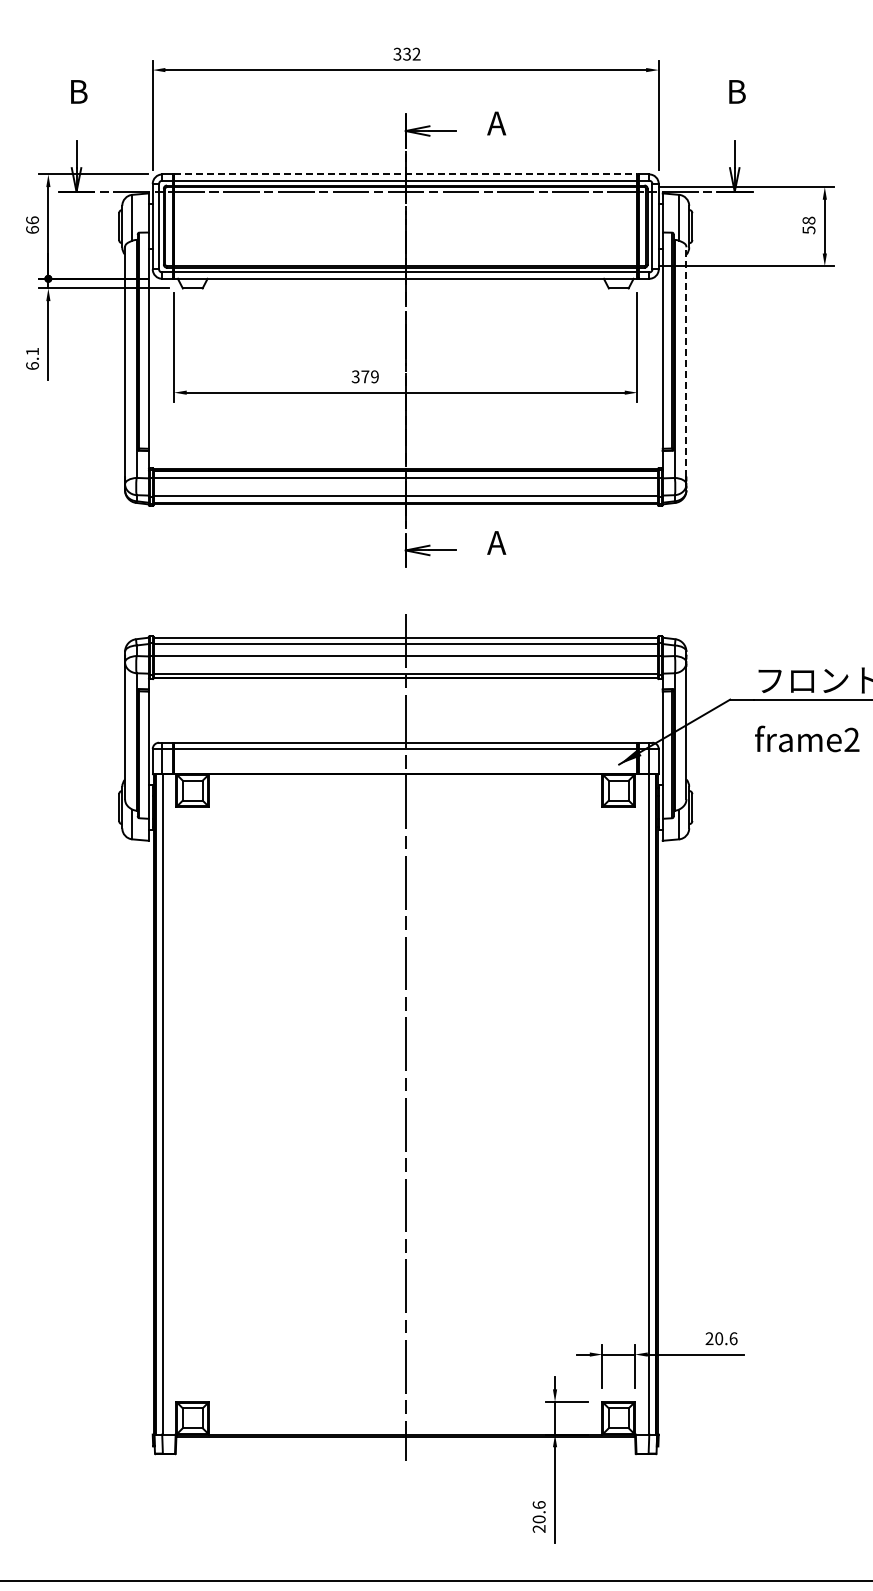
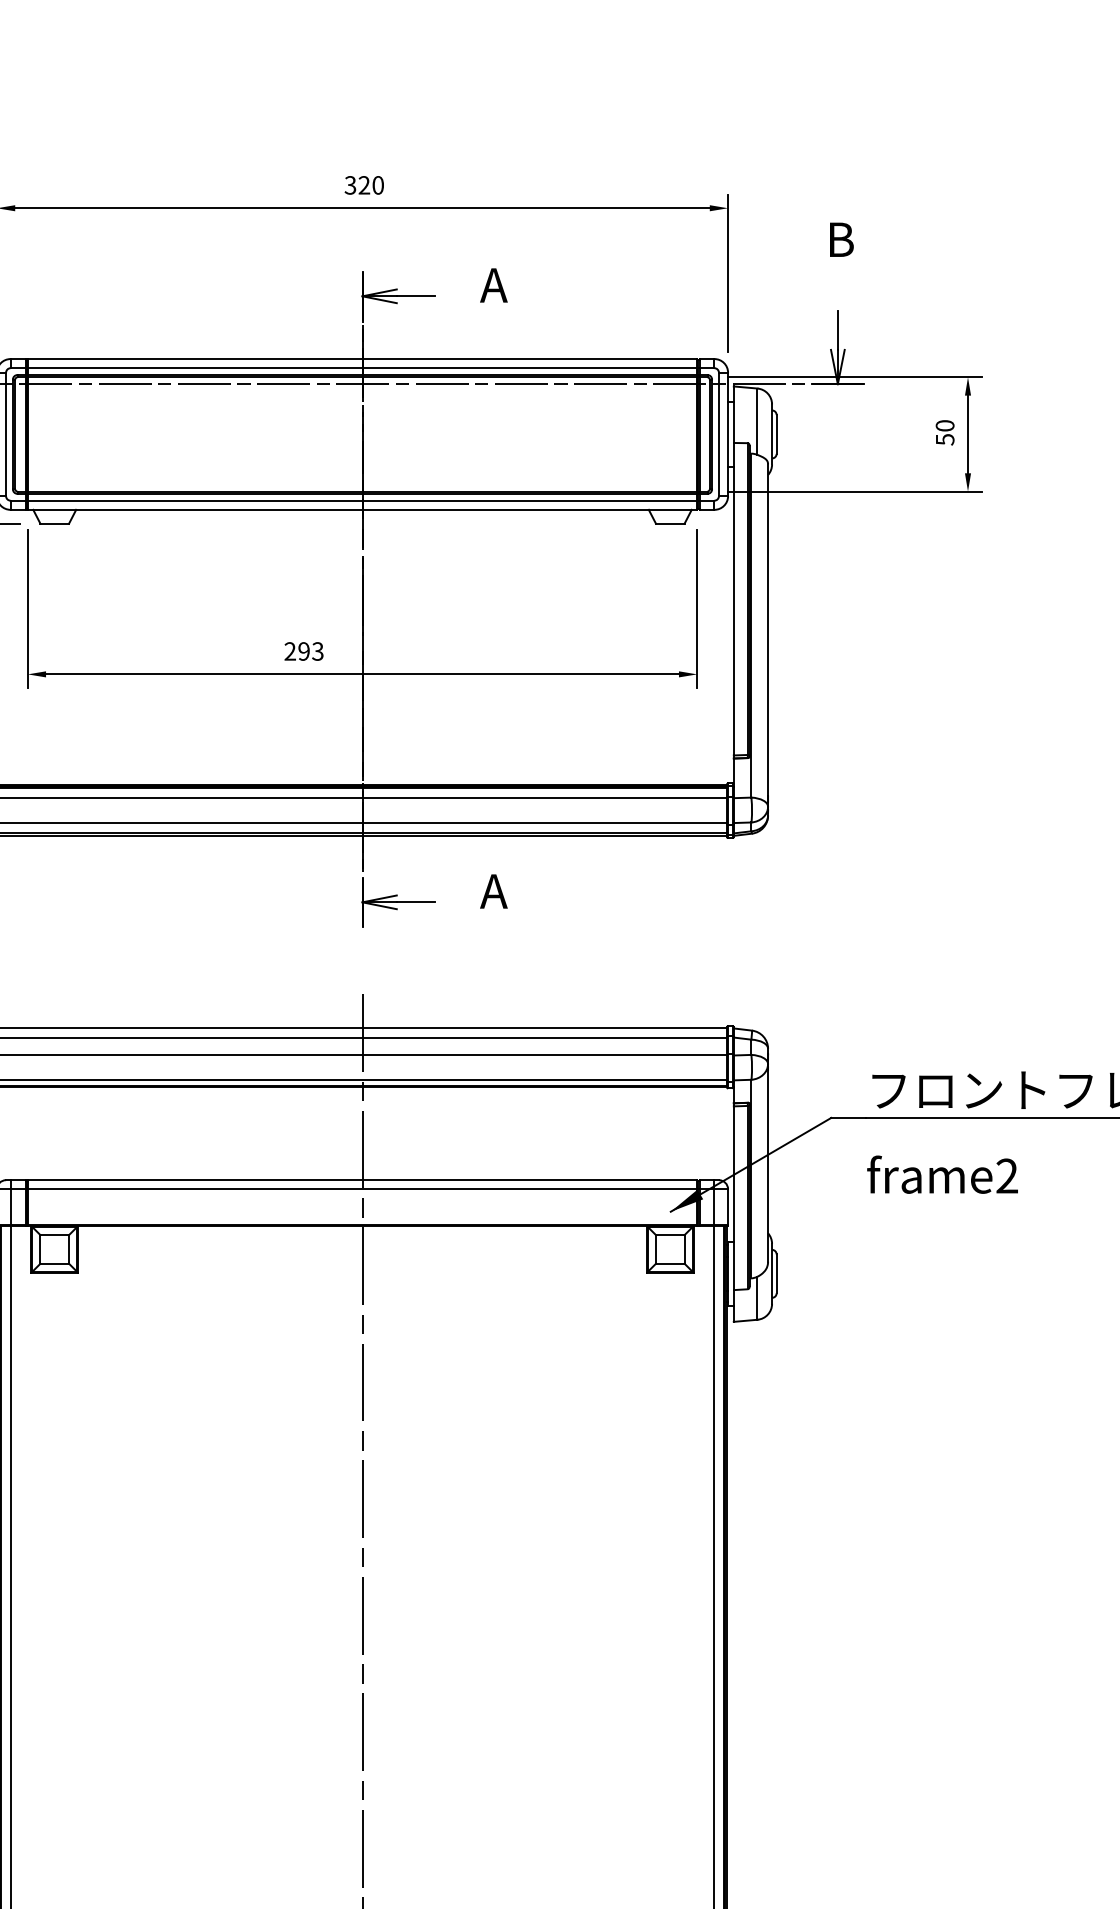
text: (411, 53) -> (370, 184), 332 -> 320
line: (405, 174) -> (362, 359), dashed -> solid
text: (809, 220) -> (945, 425), 58 -> 50
line: (686, 361) -> (768, 629), dashed -> solid
text: (364, 376) -> (302, 650), 379 -> 293

